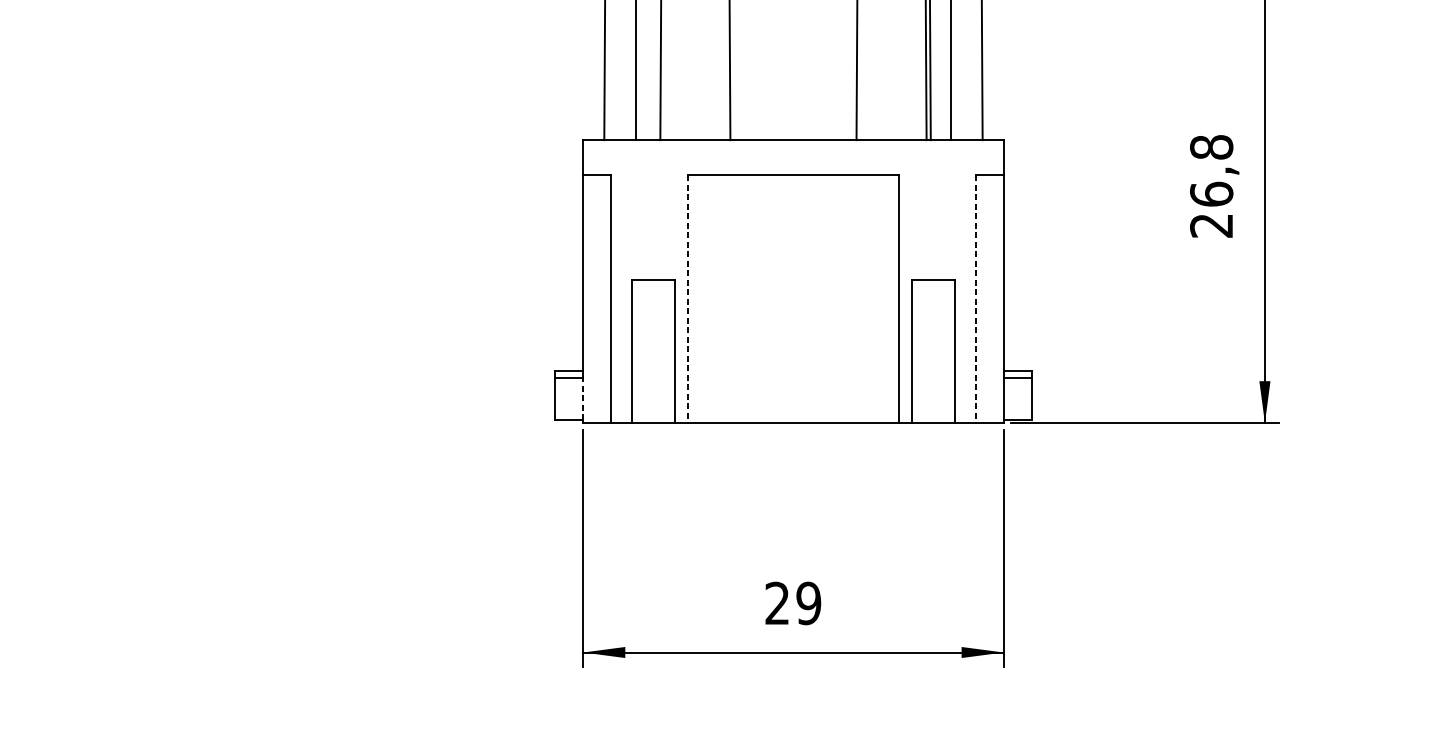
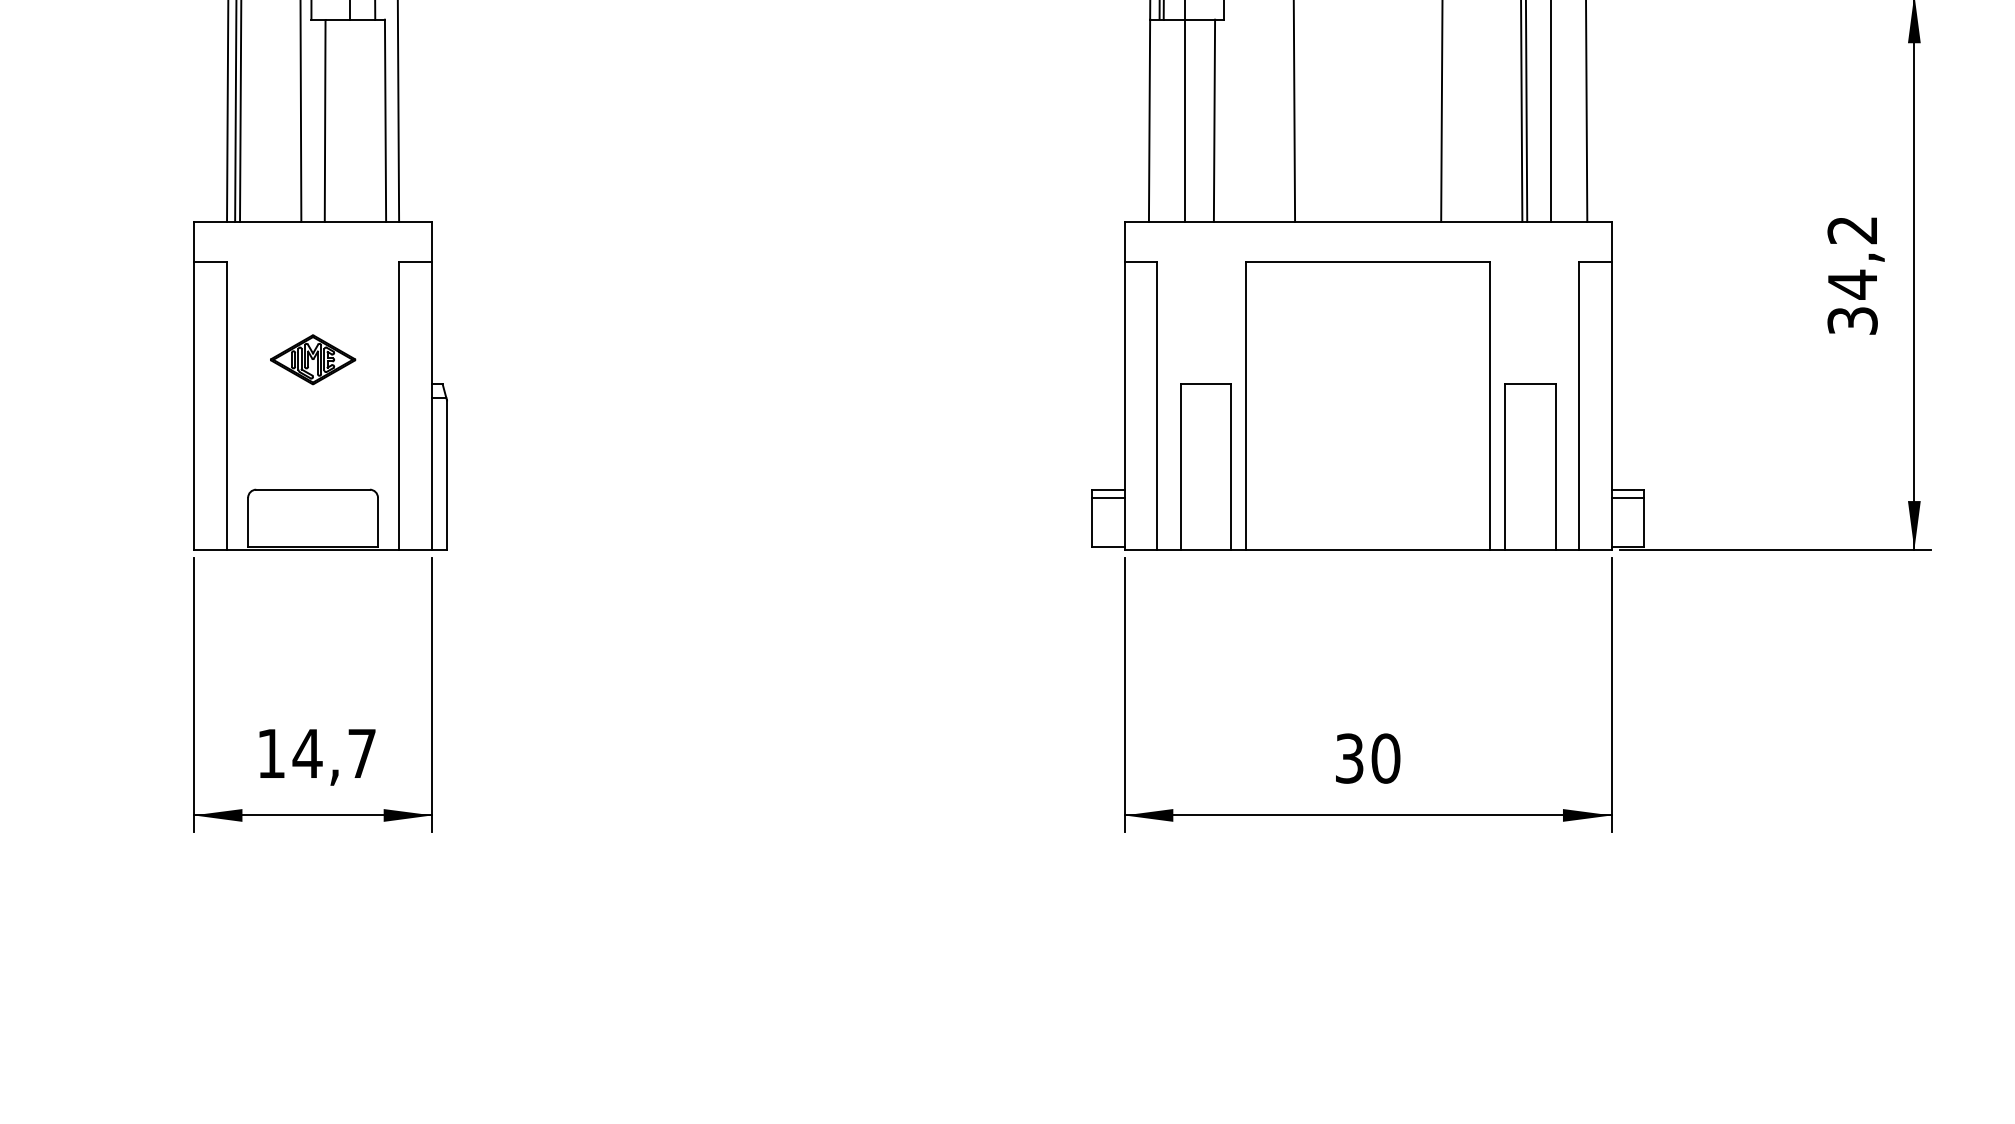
text: (1211, 186) -> (1852, 275), 26,8 -> 34,2
line: (688, 299) -> (1246, 406), dashed -> solid
line: (975, 299) -> (1579, 406), dashed -> solid
line: (583, 398) -> (1124, 521), dashed -> solid
text: (792, 603) -> (1367, 758), 29 -> 30

